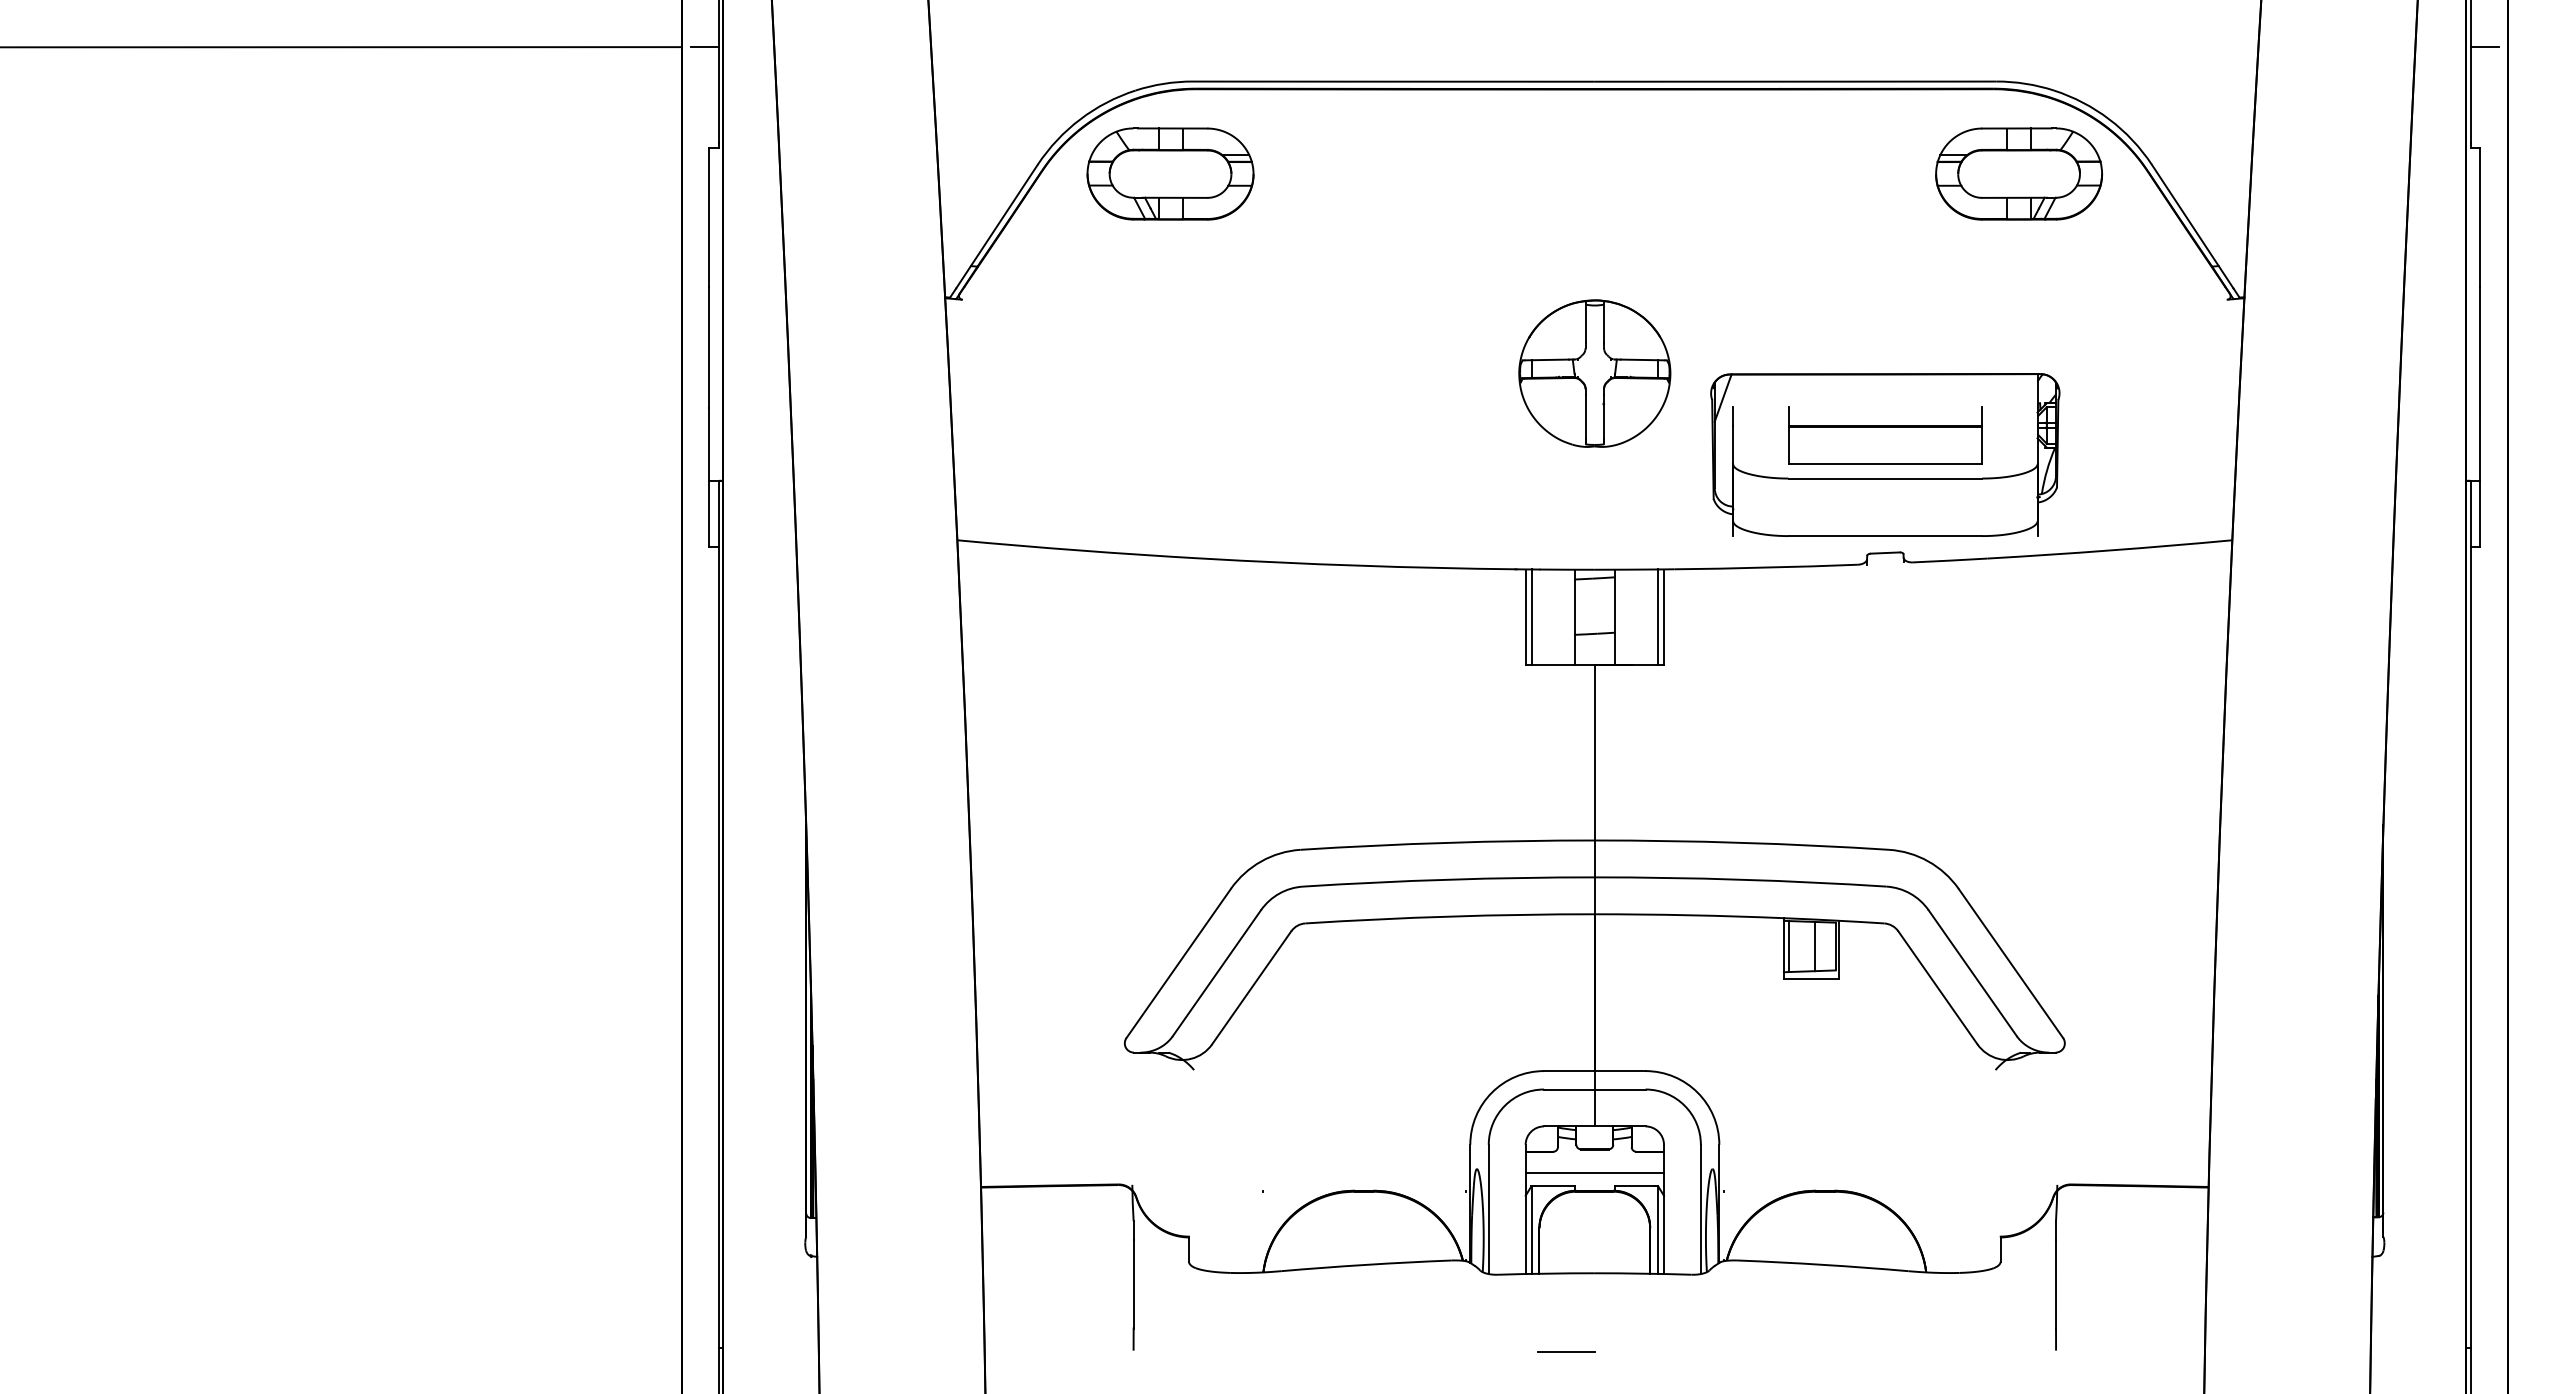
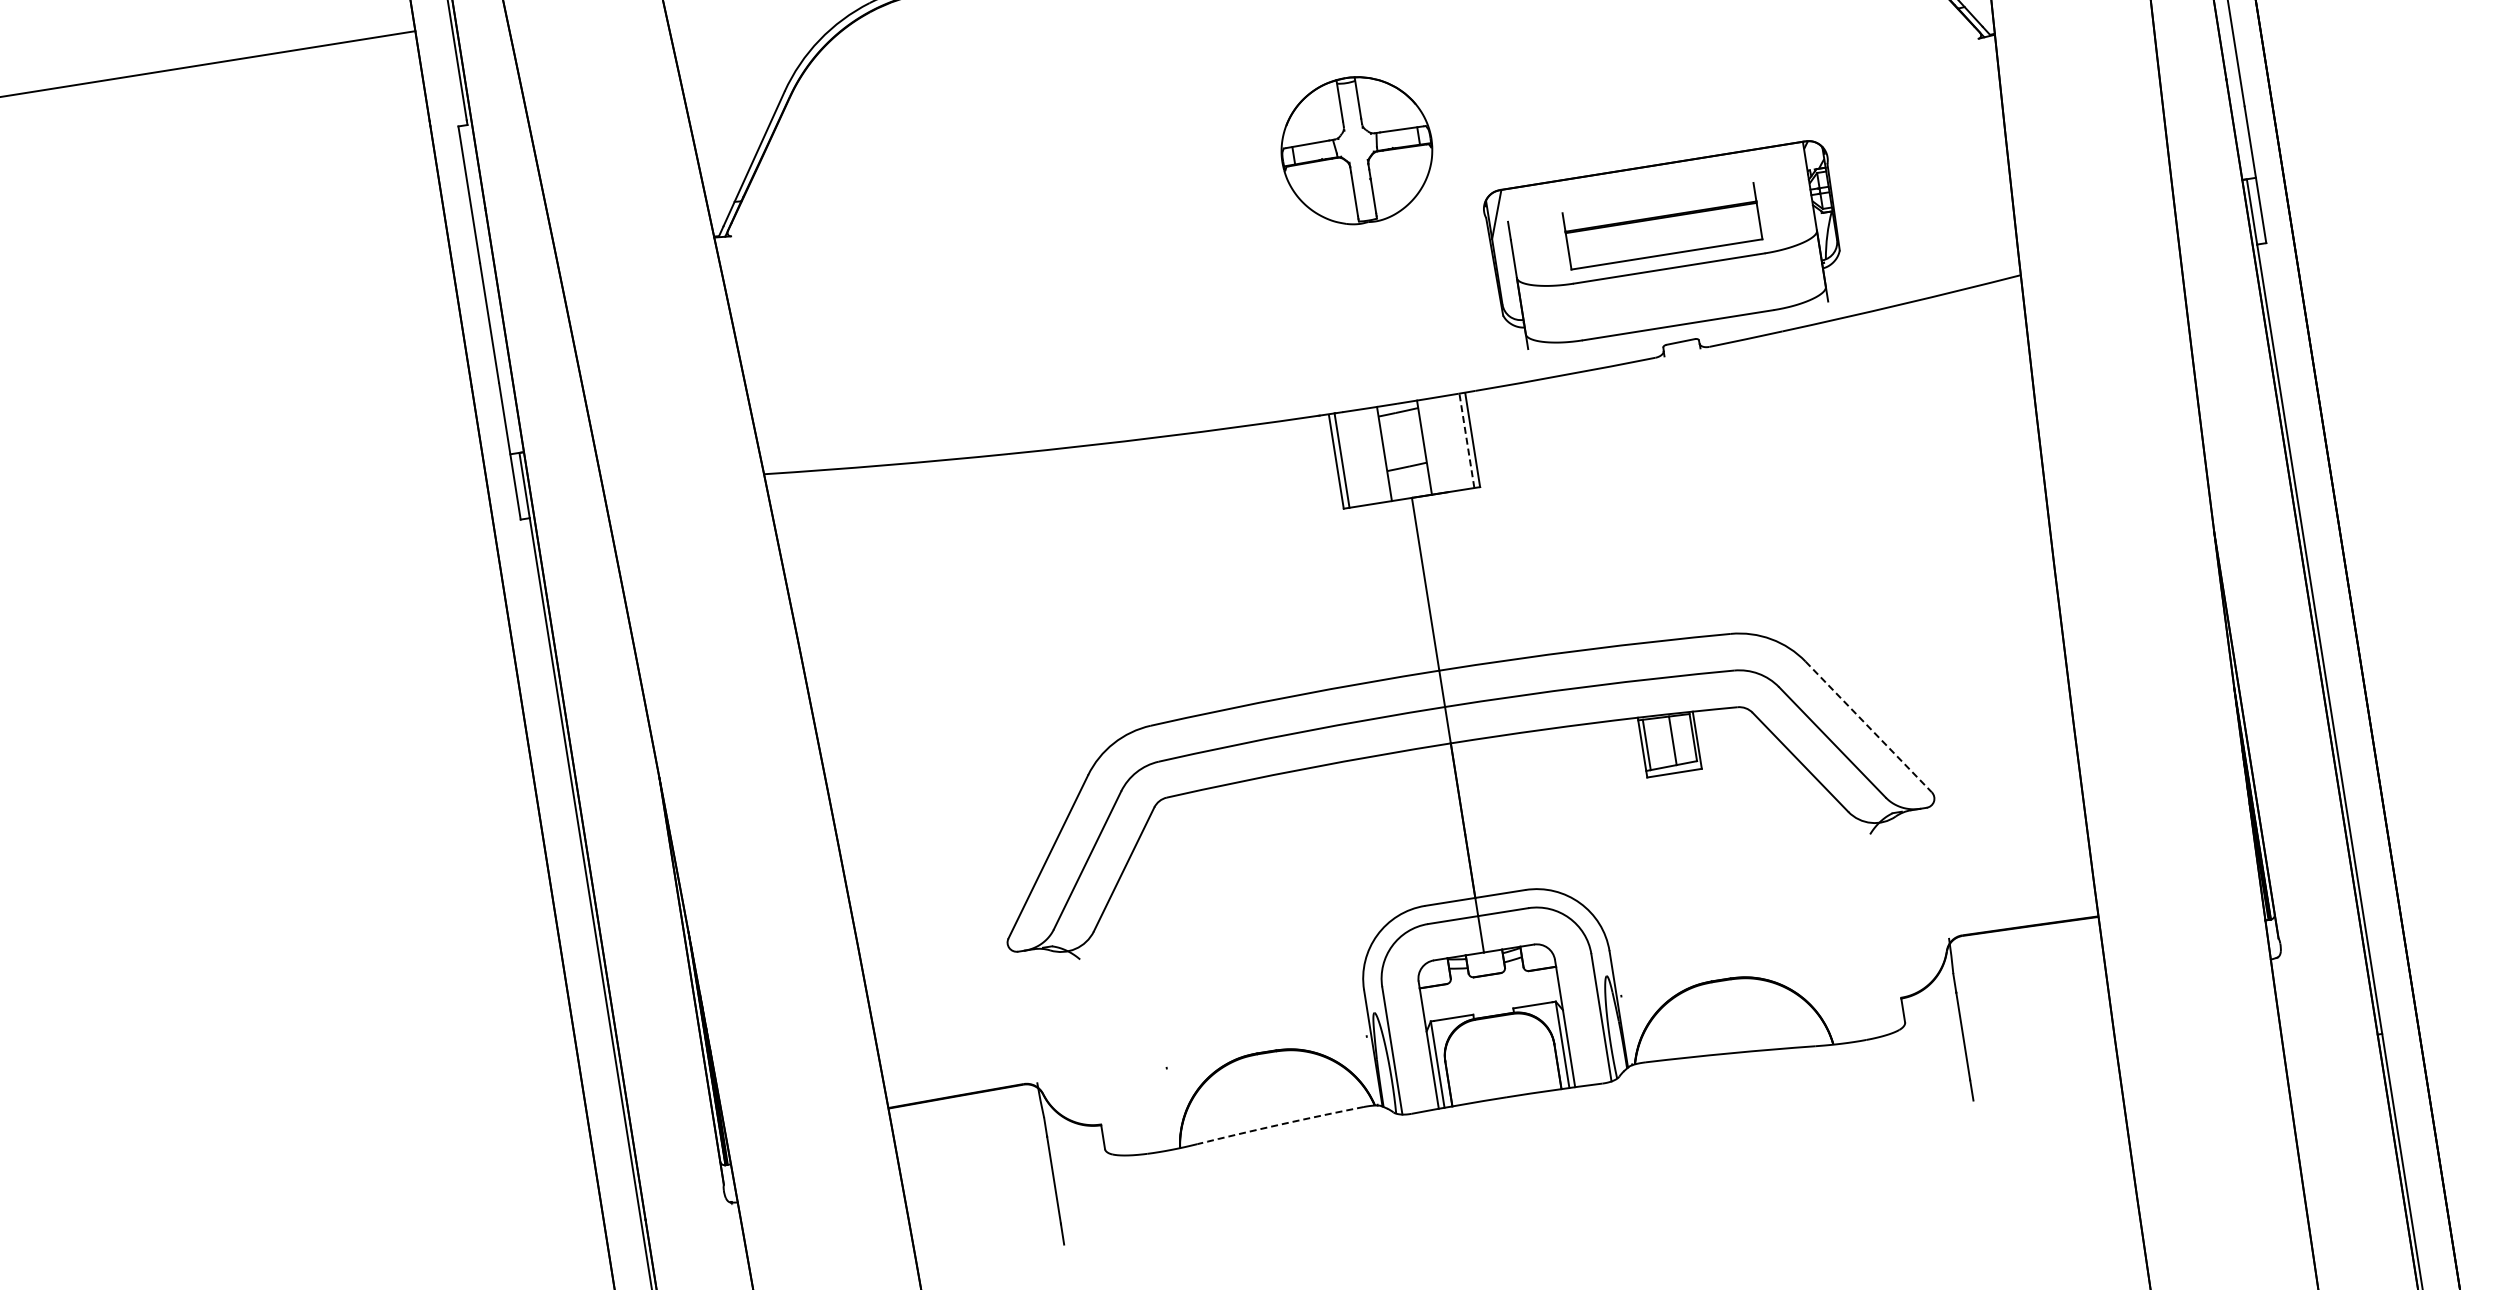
line: (704, 47) -> (437, 27), removed
part: (1170, 173) -> (916, 79), removed
part: (1594, 373) -> (1356, 150), moved
line: (1658, 617) -> (1467, 440), solid -> dashed
line: (2011, 963) -> (1869, 726), solid -> dashed
line: (1594, 1172) -> (1490, 997), removed
arc: (1366, 1264) -> (1280, 1124), solid -> dashed
line: (1566, 1352) -> (1491, 1179), removed

